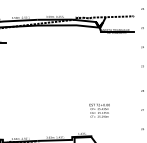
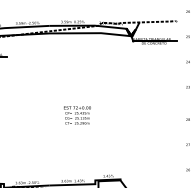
text: (99, 110) -> (77, 115), moved

